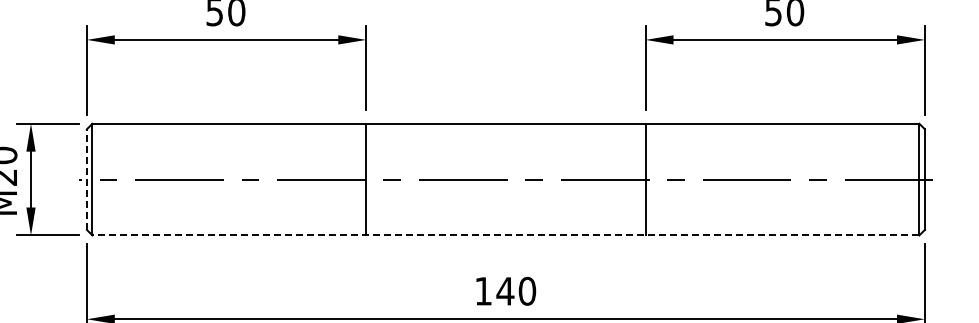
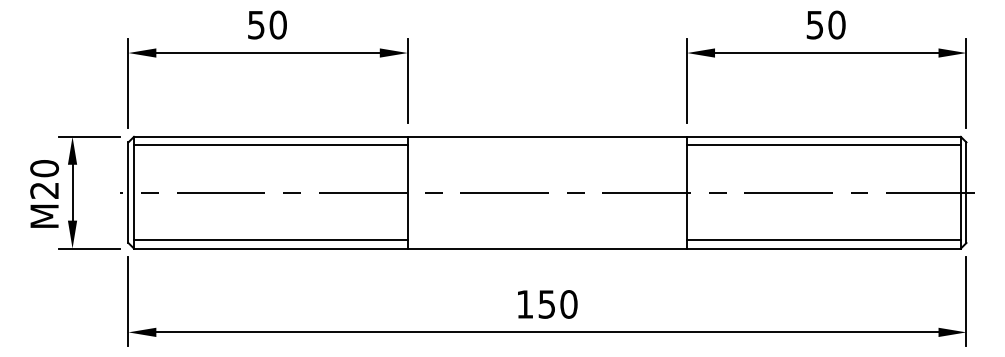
line: (228, 132) -> (270, 145), added
line: (781, 132) -> (823, 145), added
line: (86, 179) -> (128, 192), dashed -> solid
line: (228, 227) -> (270, 240), added
line: (781, 227) -> (823, 240), added
line: (504, 235) -> (546, 248), dashed -> solid
text: (504, 291) -> (546, 304), 140 -> 150

